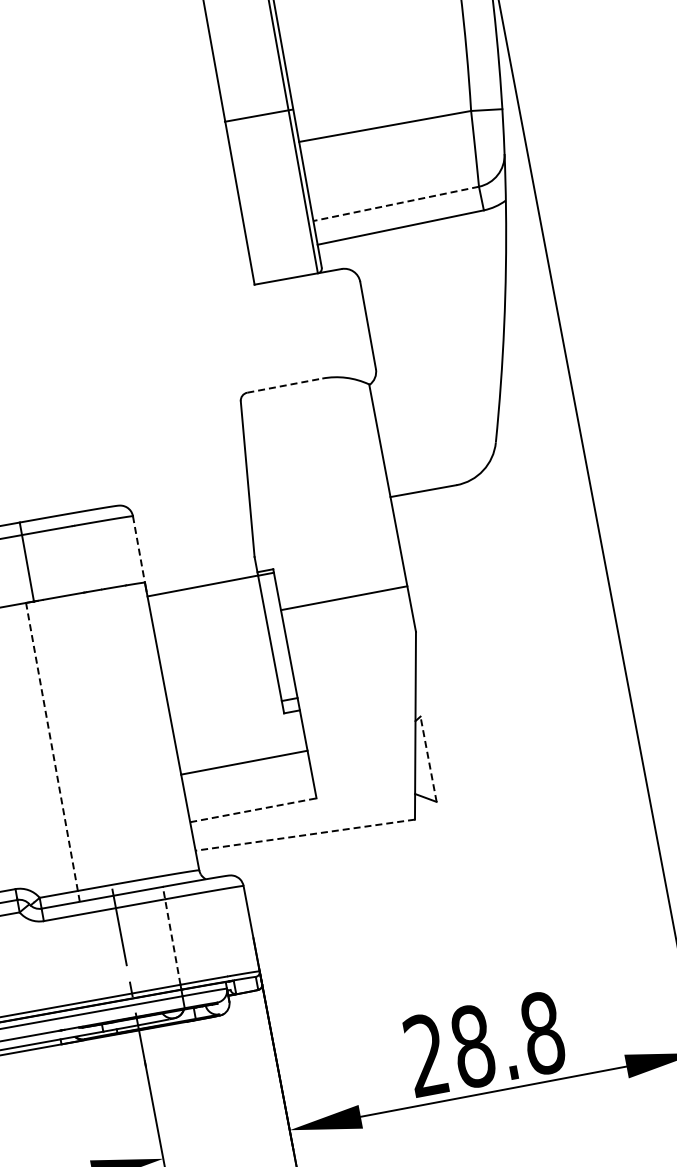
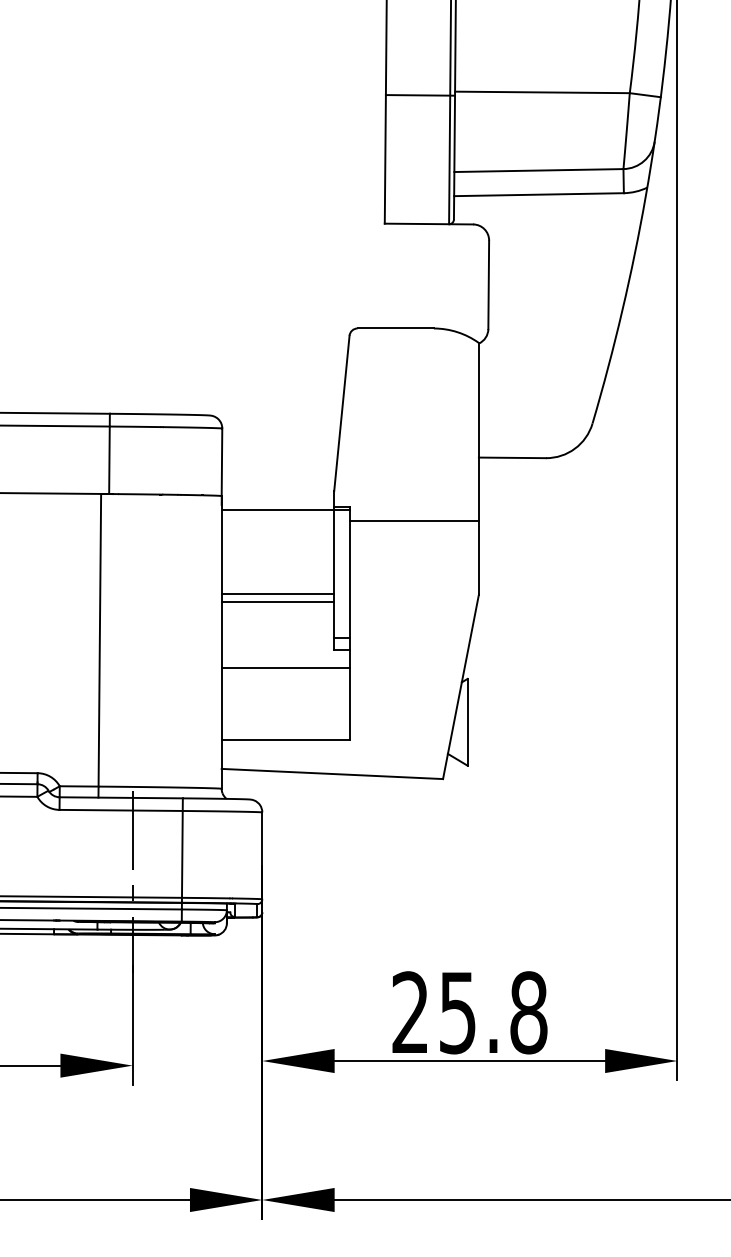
line: (259, 115) -> (420, 95), moved
line: (395, 203) -> (538, 170), dashed -> solid
line: (285, 385) -> (396, 328), dashed -> solid
line: (138, 549) -> (221, 462), dashed -> solid
line: (344, 598) -> (414, 521), moved
line: (217, 668) -> (277, 593), added
line: (219, 675) -> (277, 601), added
line: (52, 752) -> (99, 645), dashed -> solid
line: (428, 758) -> (467, 721), dashed -> solid
line: (243, 762) -> (285, 668), moved
line: (253, 809) -> (286, 739), dashed -> solid
line: (305, 834) -> (332, 773), dashed -> solid
line: (171, 936) -> (182, 848), dashed -> solid
text: (472, 1046) -> (457, 1012), 28.8 -> 25.8

